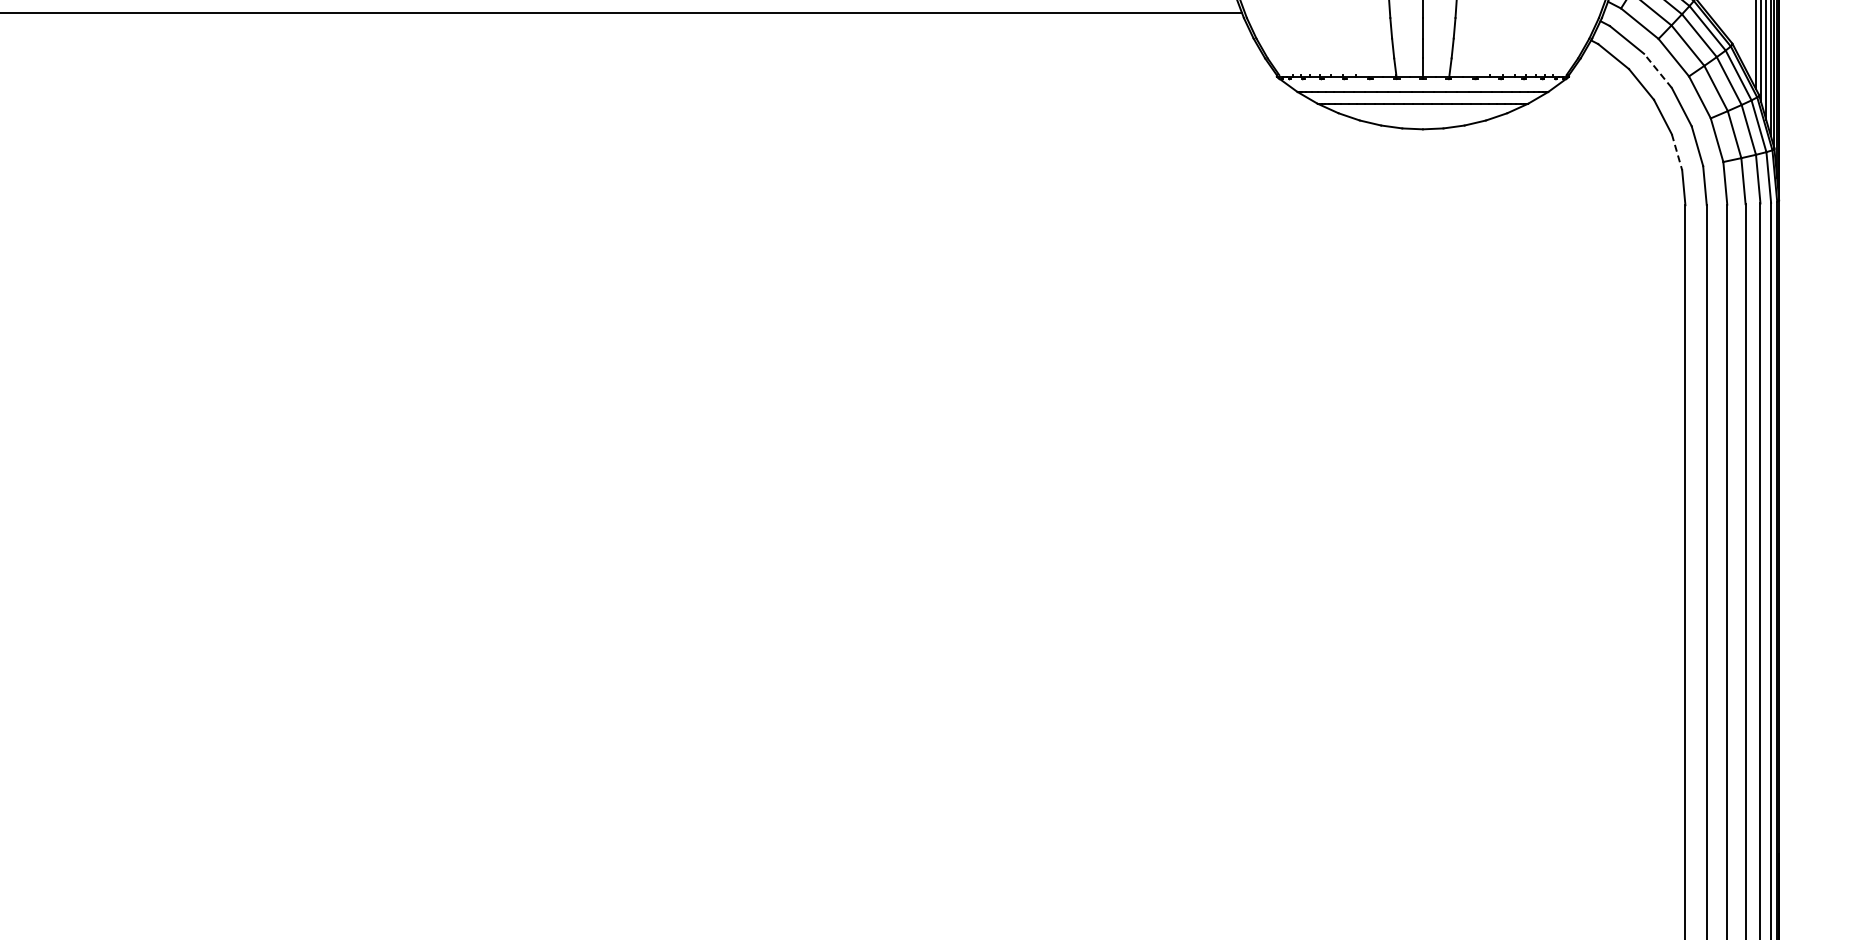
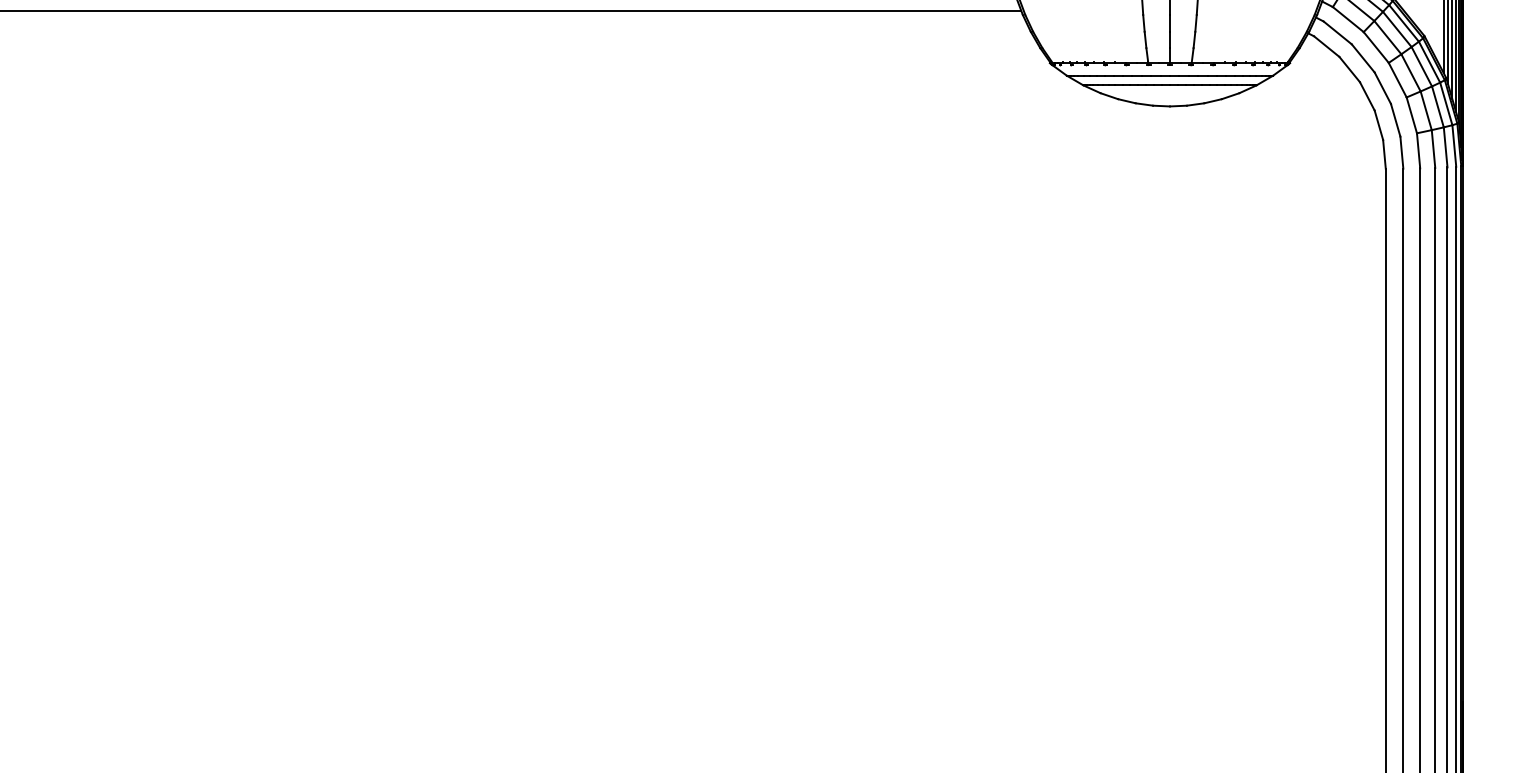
line: (1657, 70) -> (1362, 58), dashed -> solid
line: (1677, 152) -> (1379, 125), dashed -> solid

